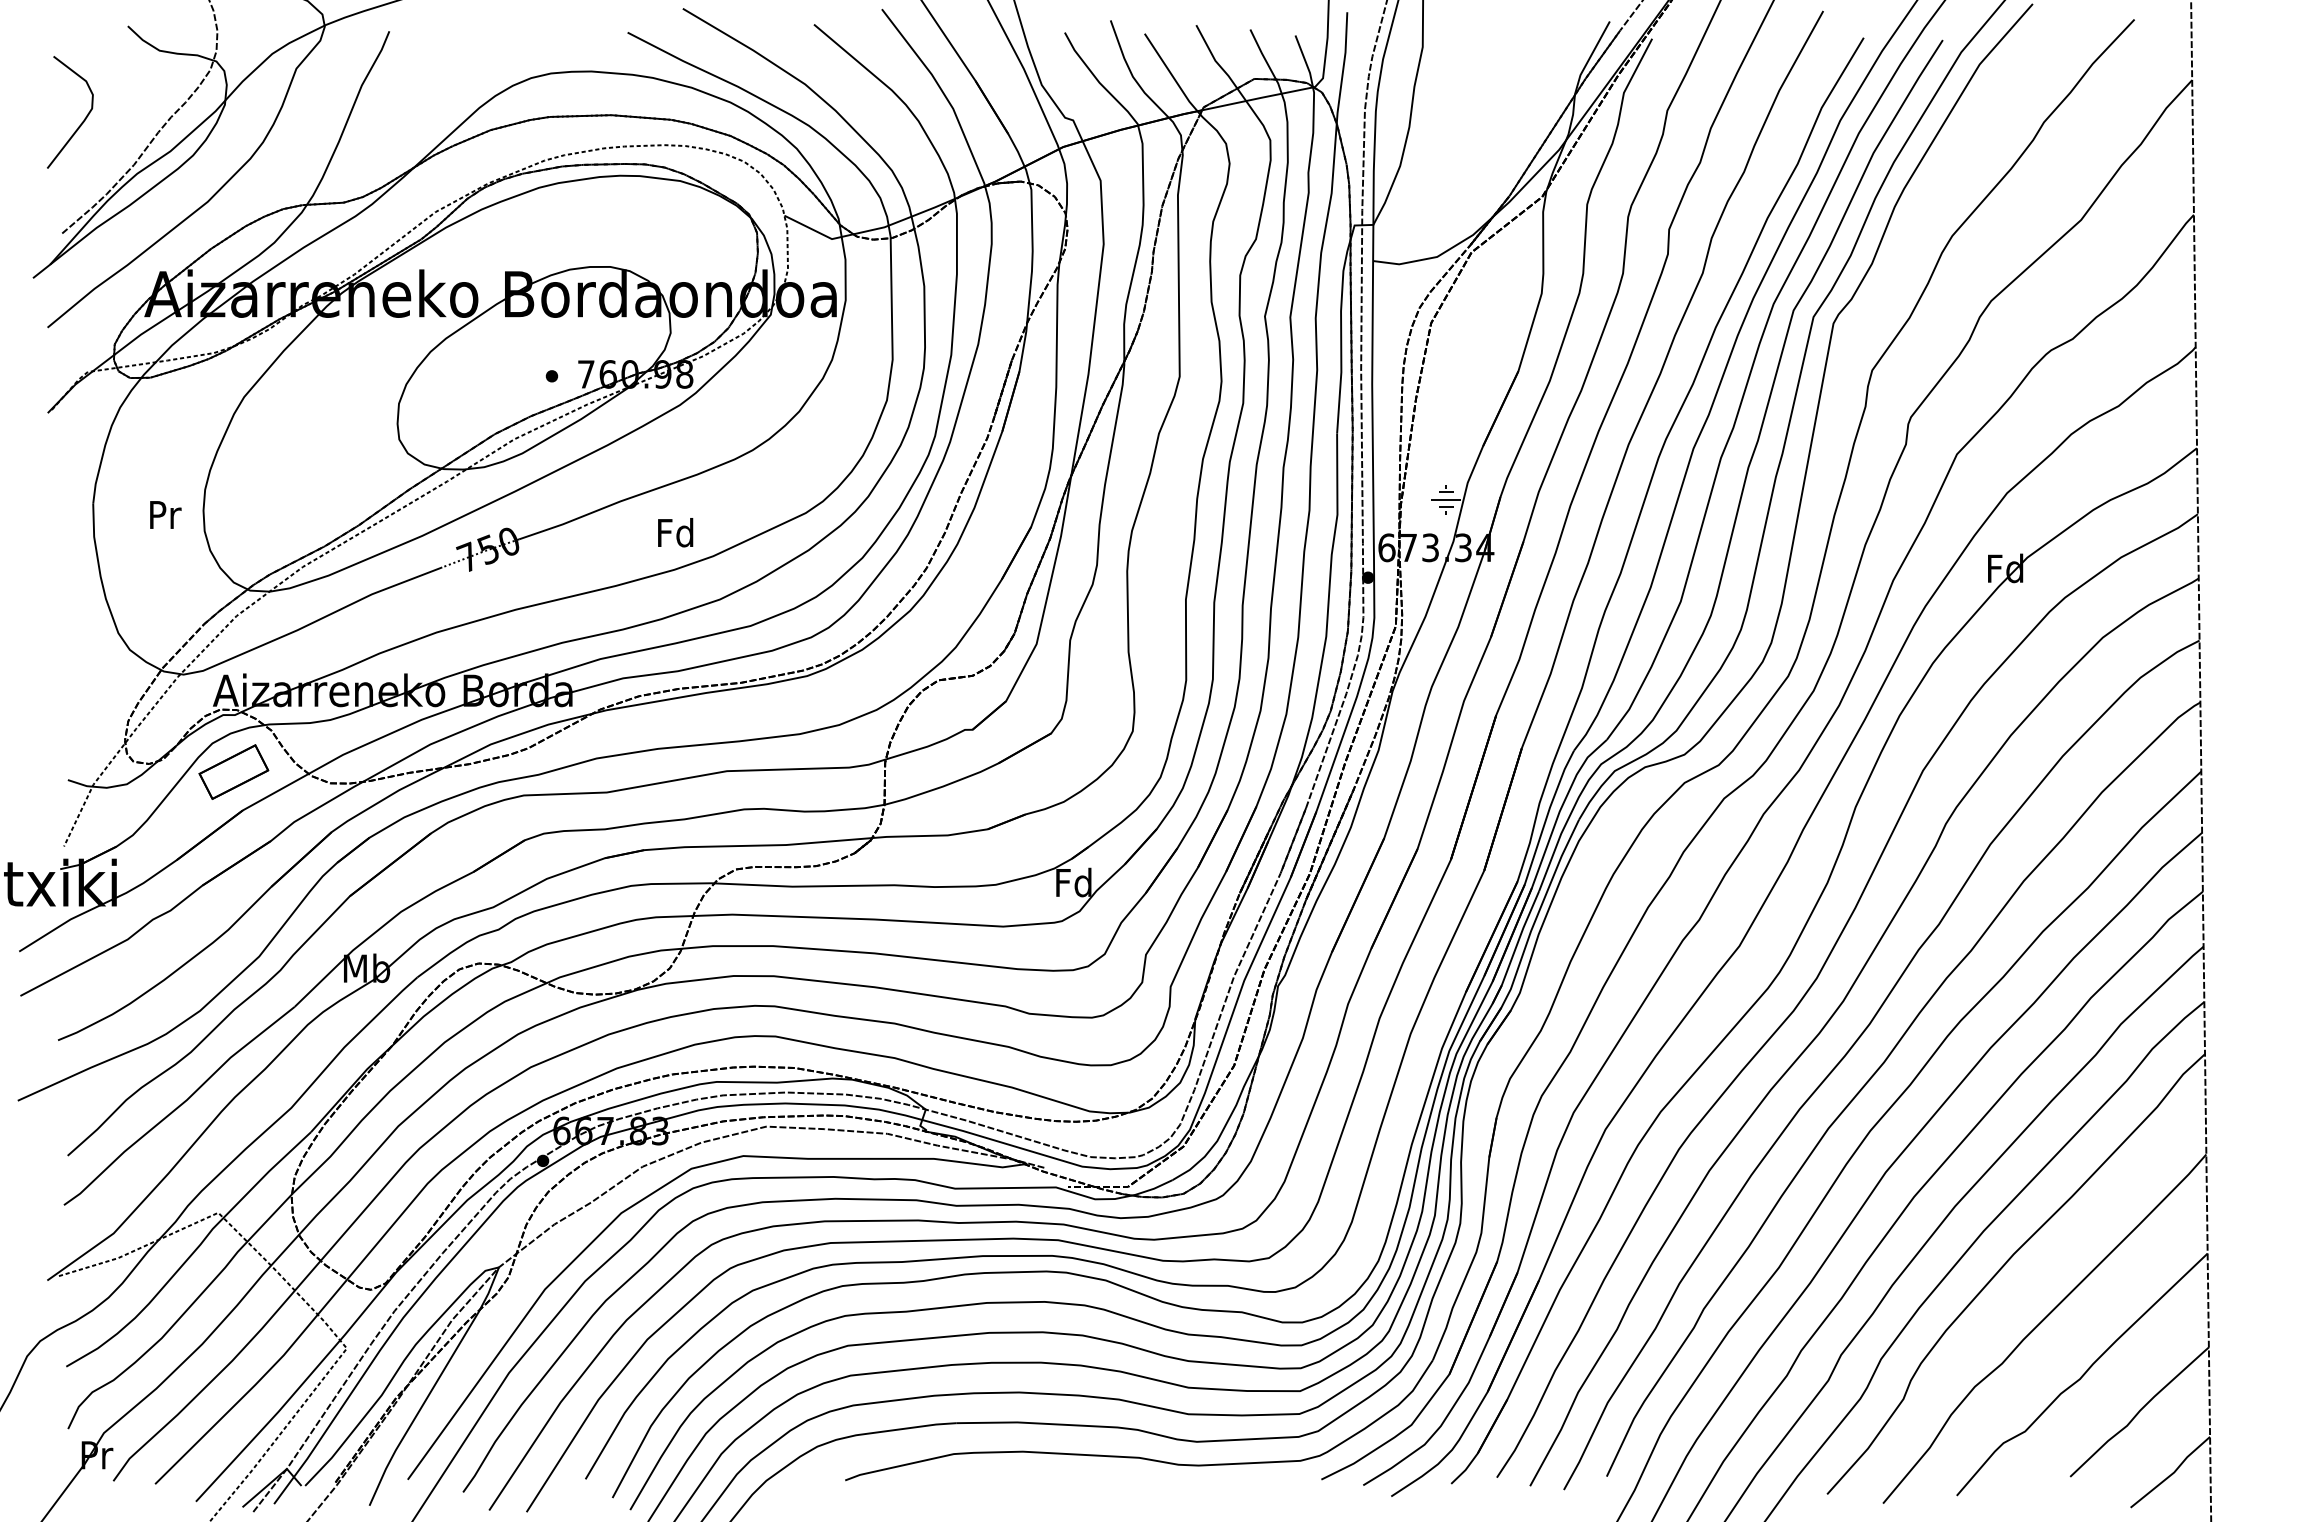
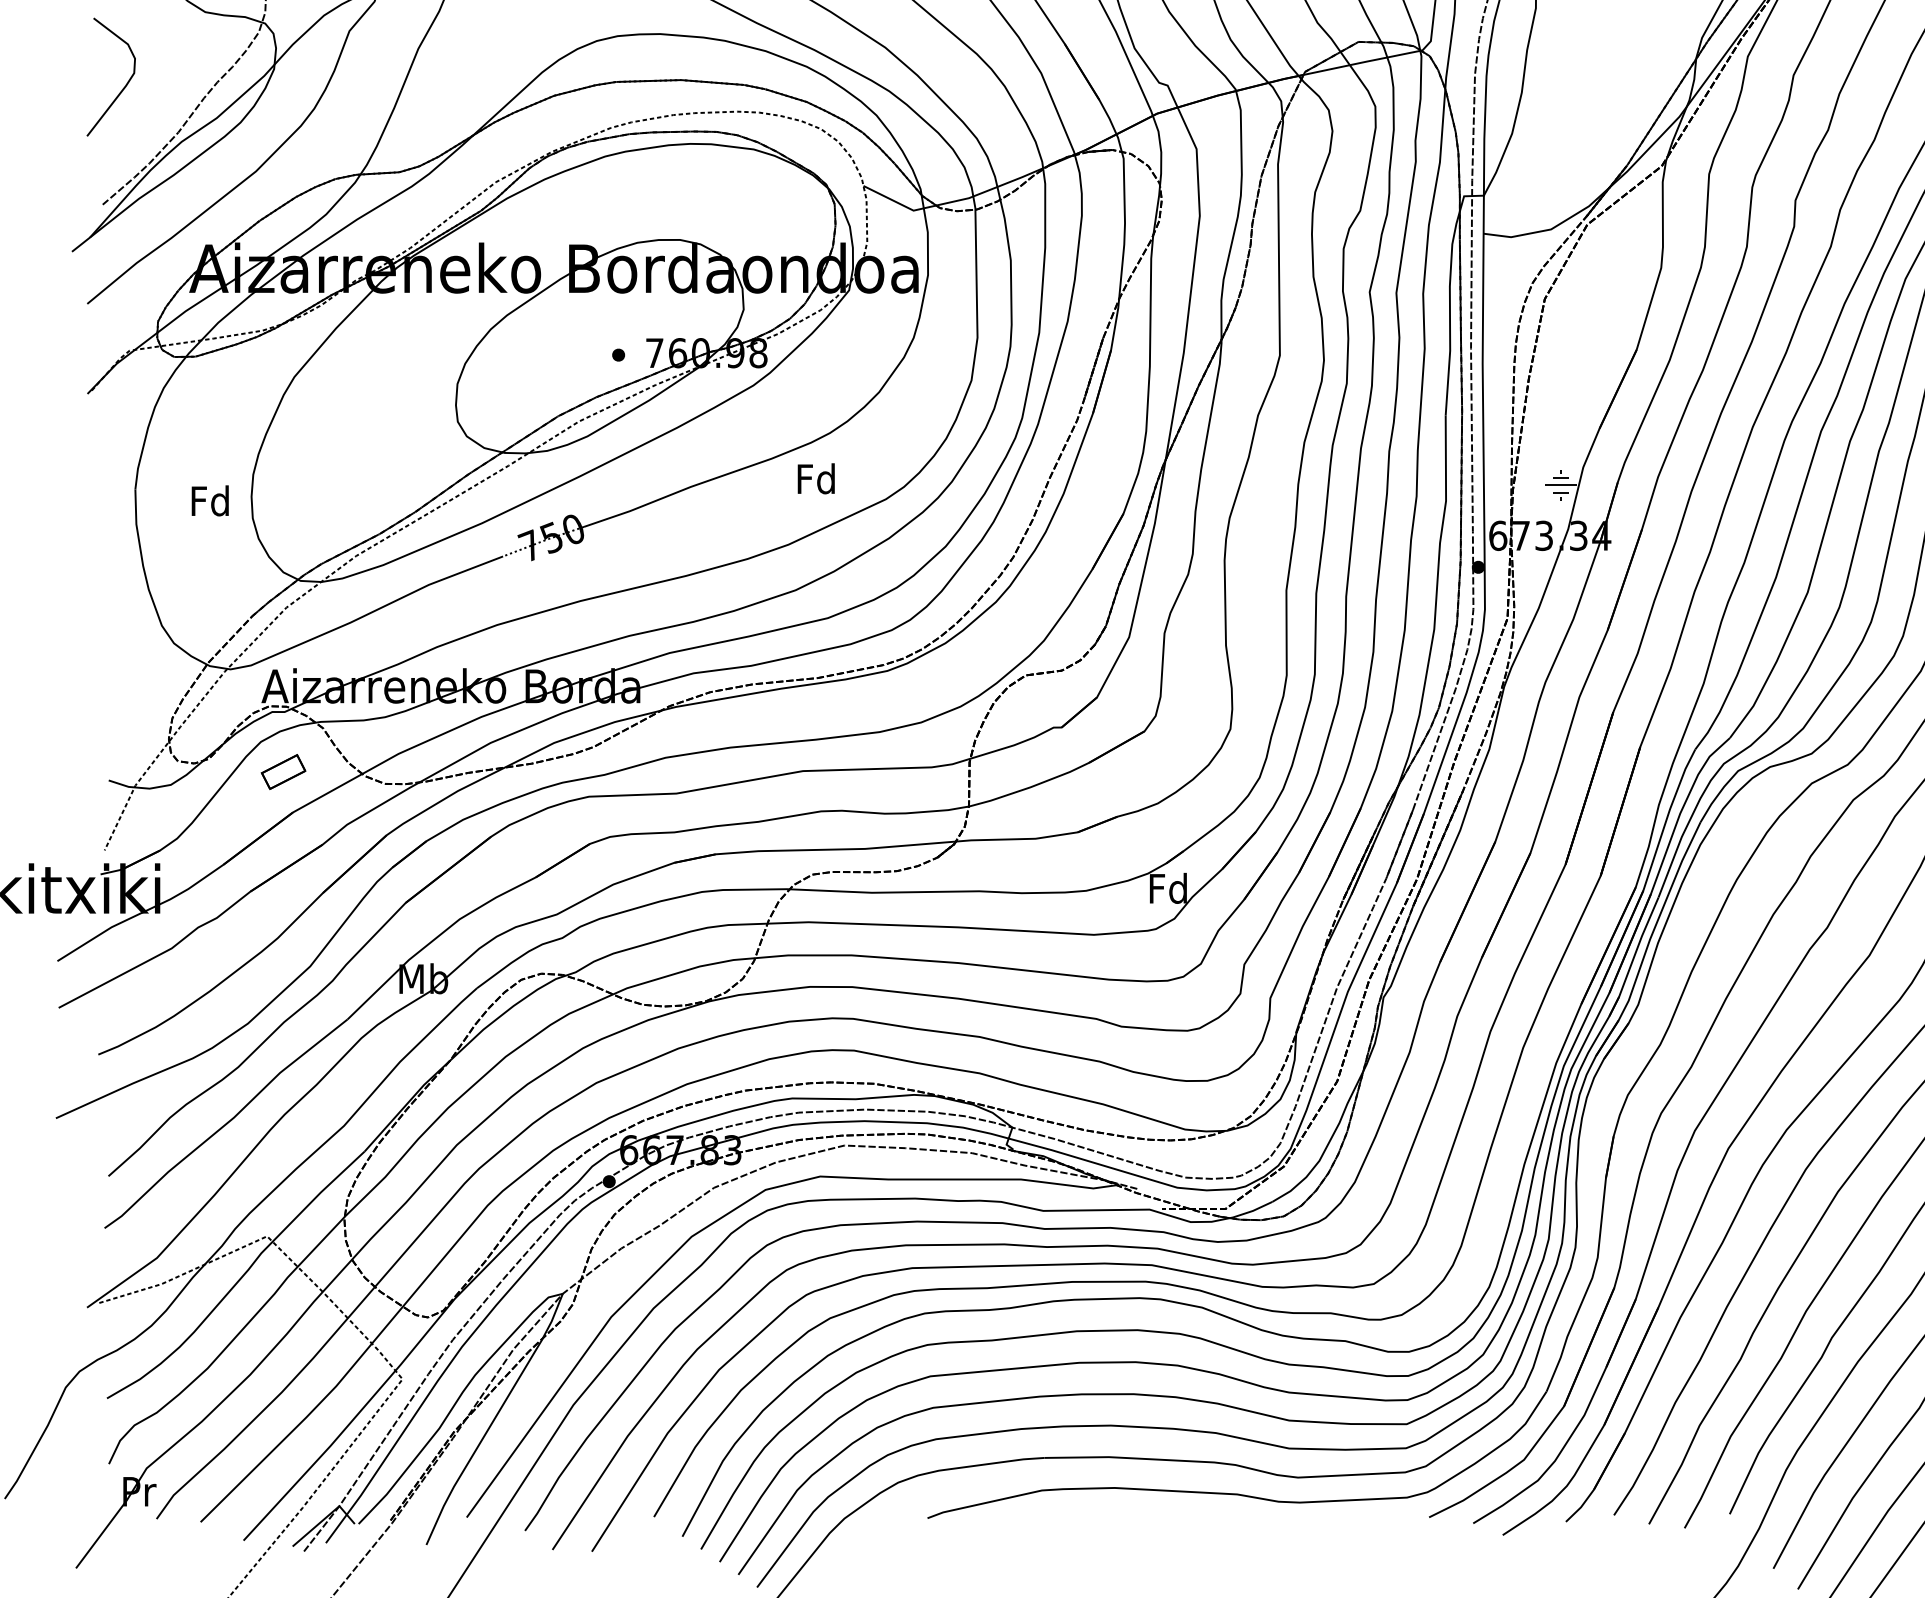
text: (163, 514) -> (209, 500), Pr -> Fd
text: (675, 532) -> (816, 478), moved
part: (233, 771) -> (283, 771), size x0.6

